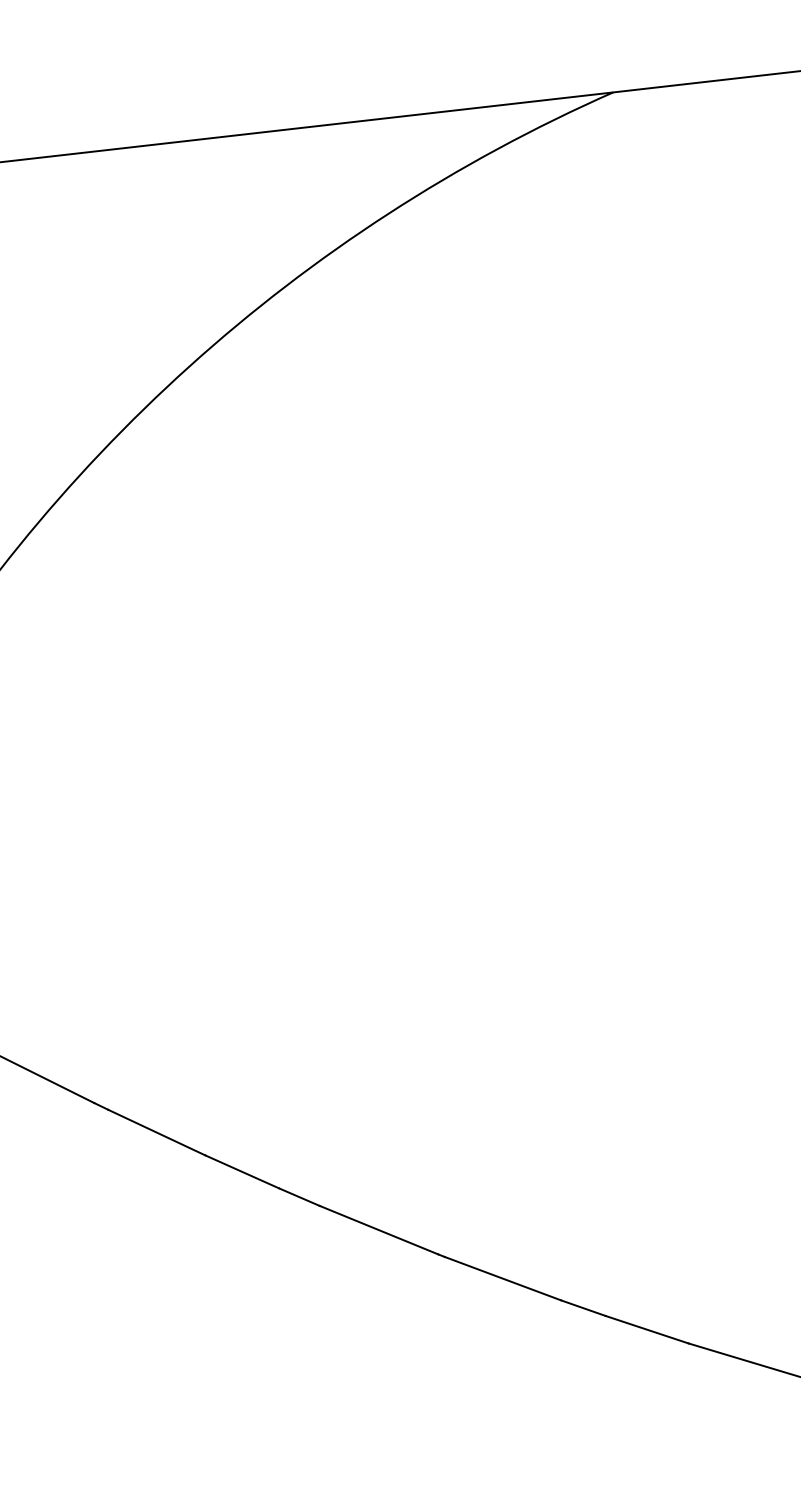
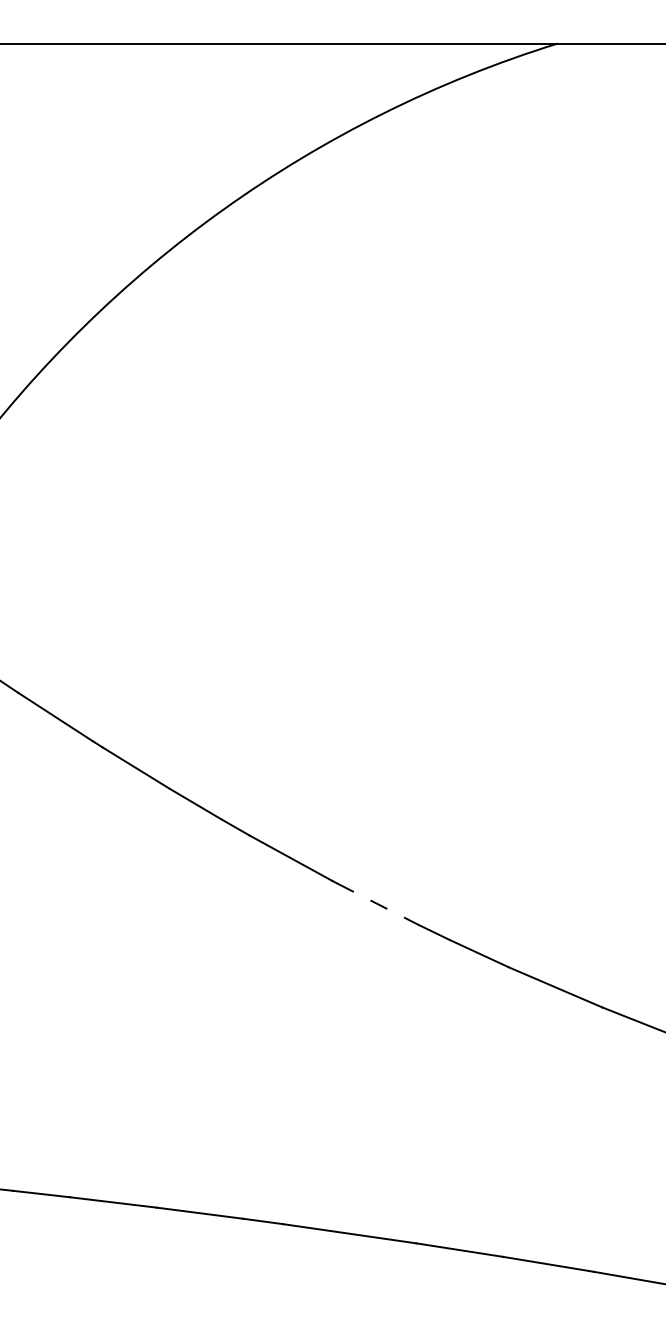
line: (502, 1279) -> (377, 904), solid -> dashed

